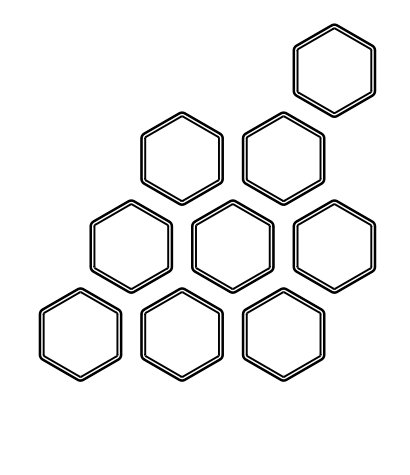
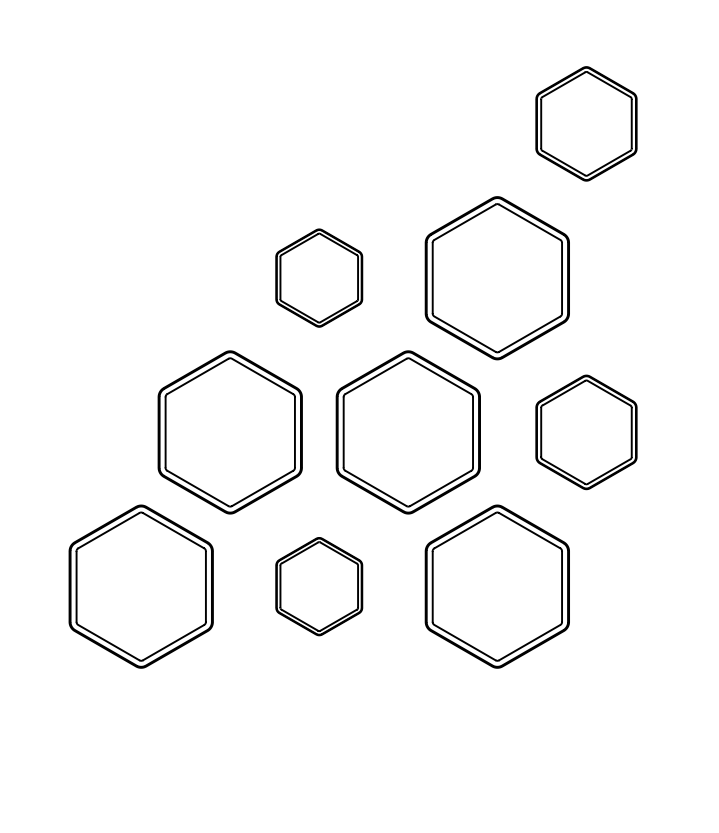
part: (334, 70) -> (586, 123), size x0.7
part: (181, 158) -> (318, 277), size x0.6
part: (334, 246) -> (586, 432), size x0.7
part: (181, 334) -> (318, 586), size x0.6

